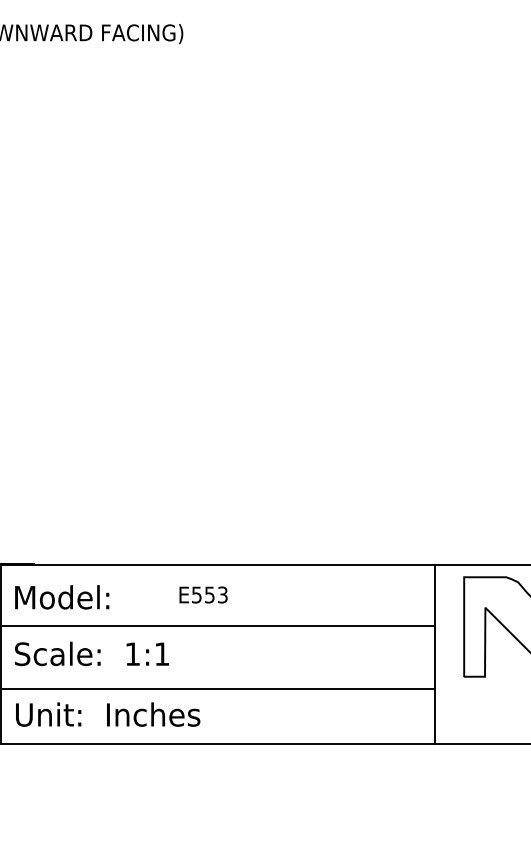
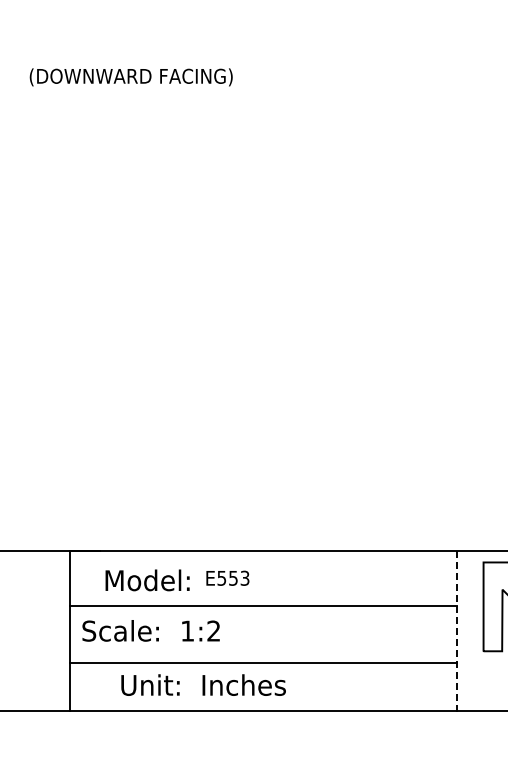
text: (203, 594) -> (227, 577), moved
text: (62, 597) -> (147, 580), moved
text: (161, 653) -> (213, 630), 1:1 -> 1:2
line: (434, 654) -> (457, 631), solid -> dashed
text: (107, 713) -> (203, 684), moved

